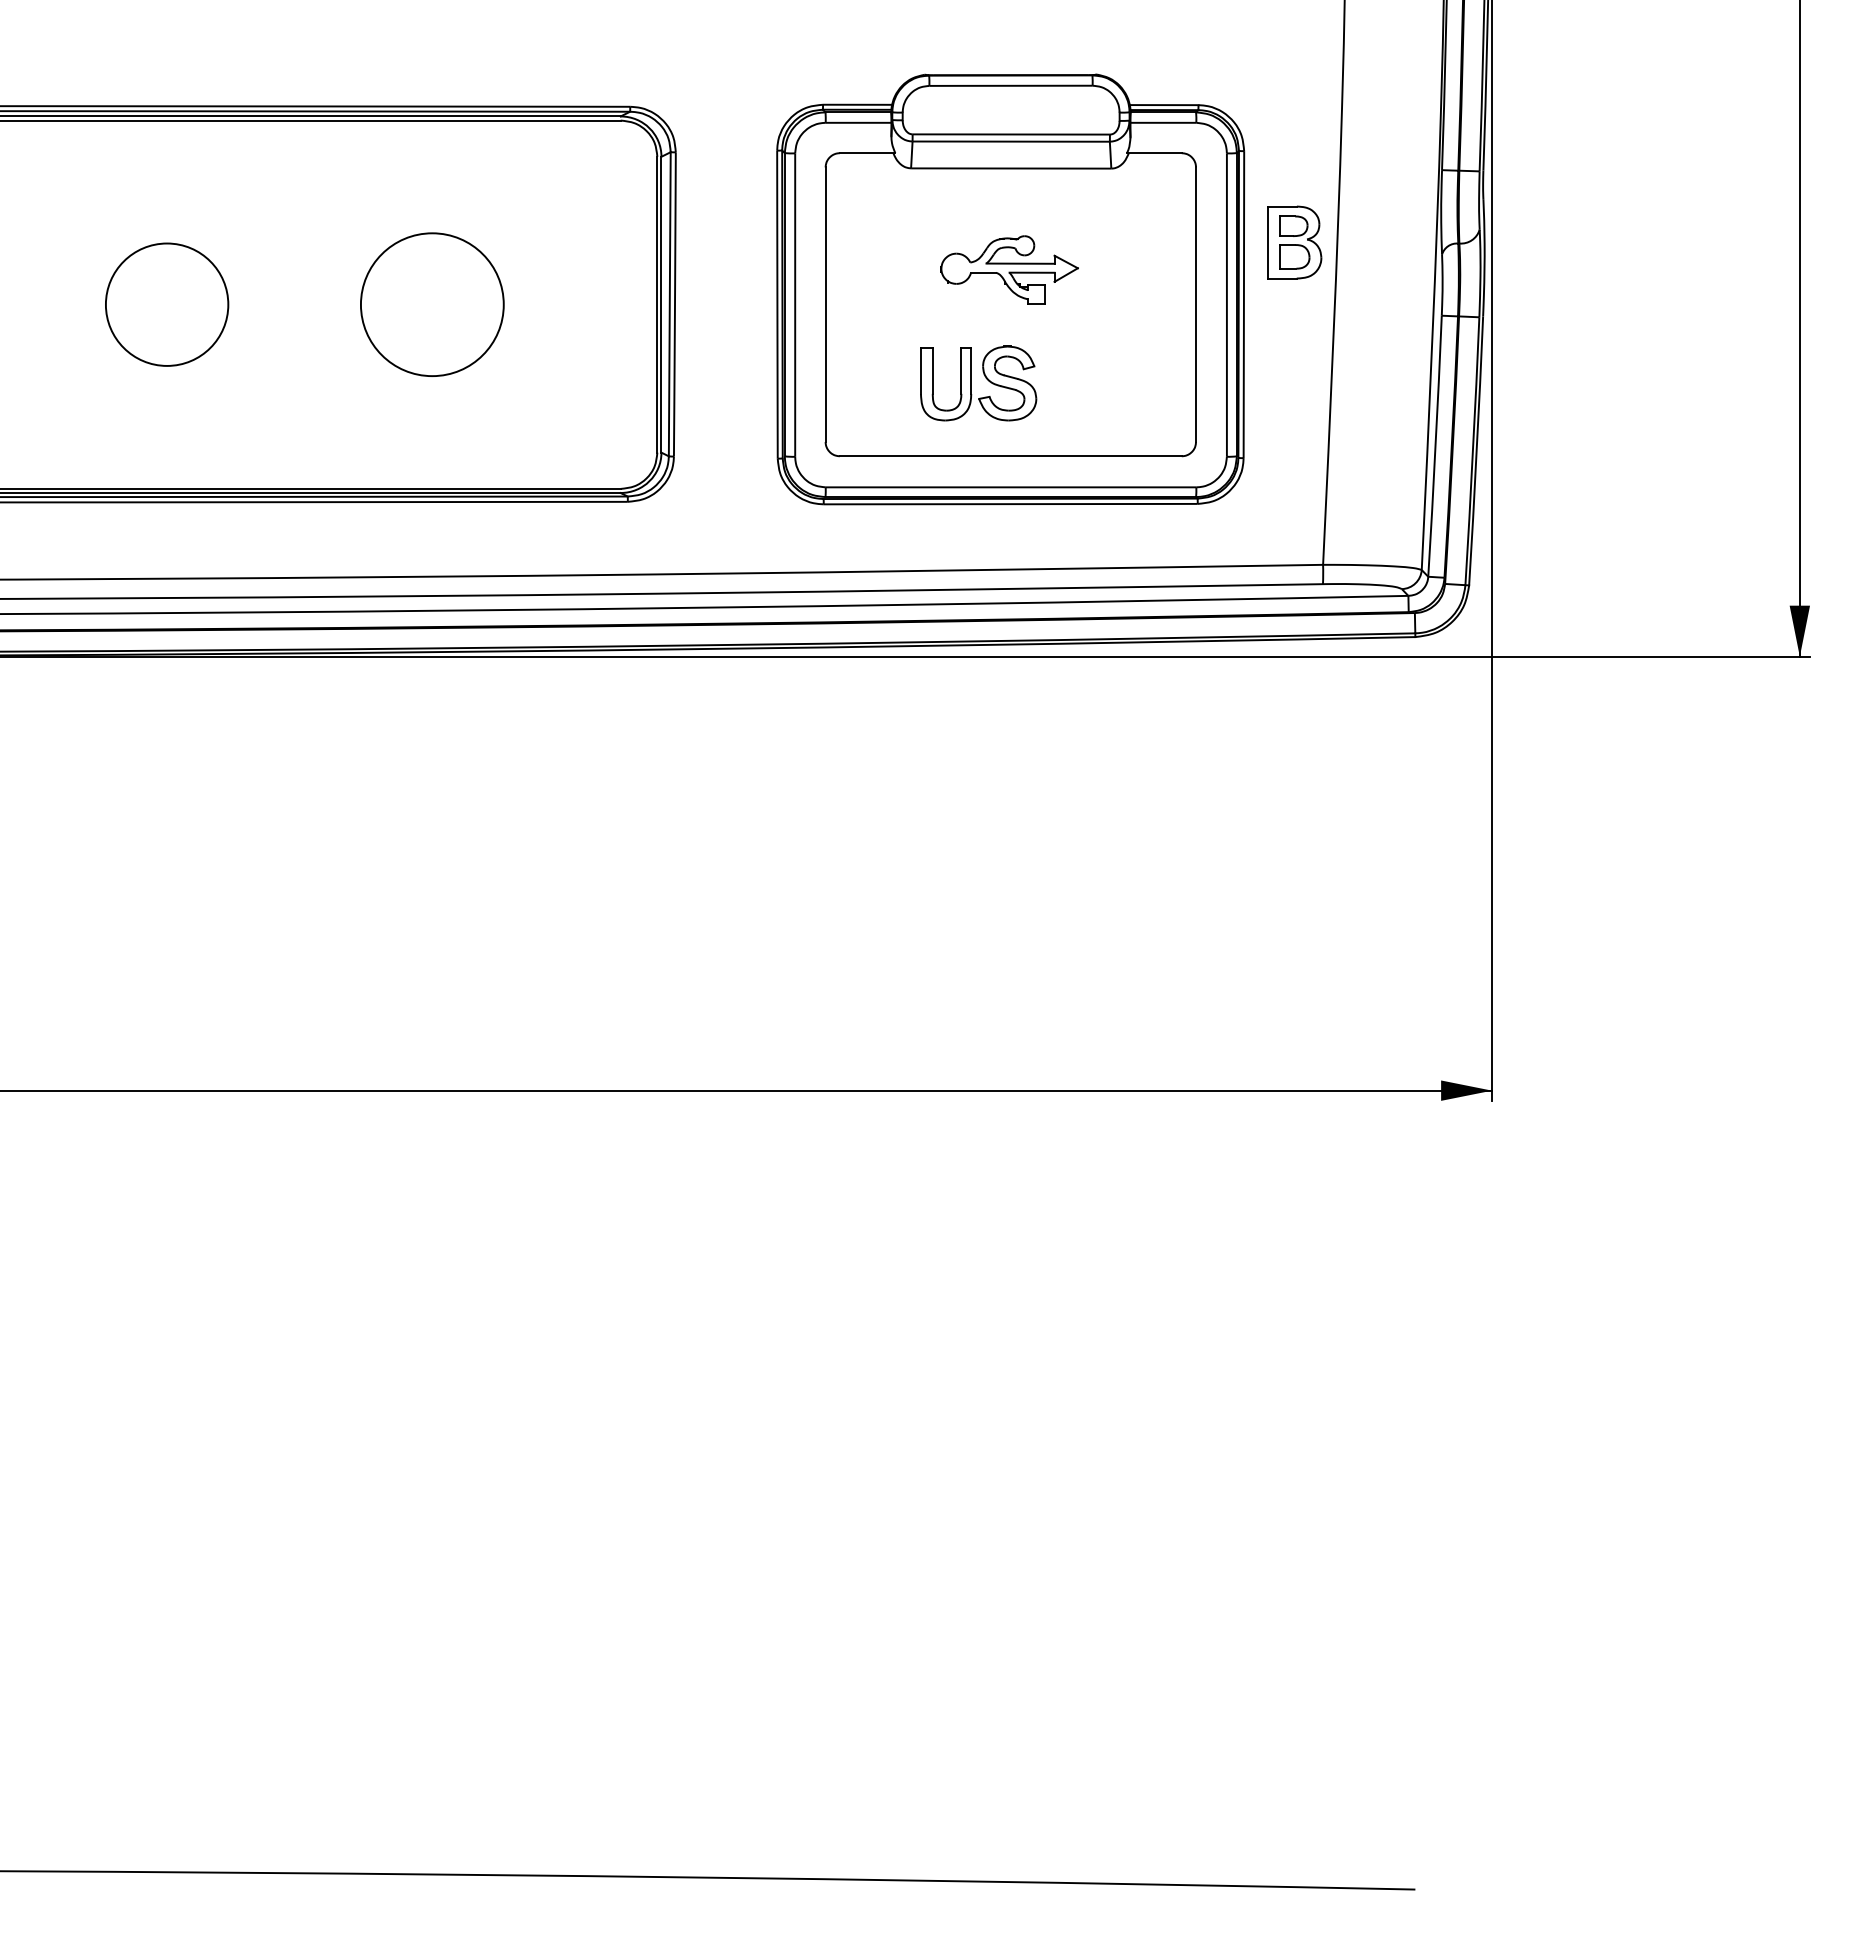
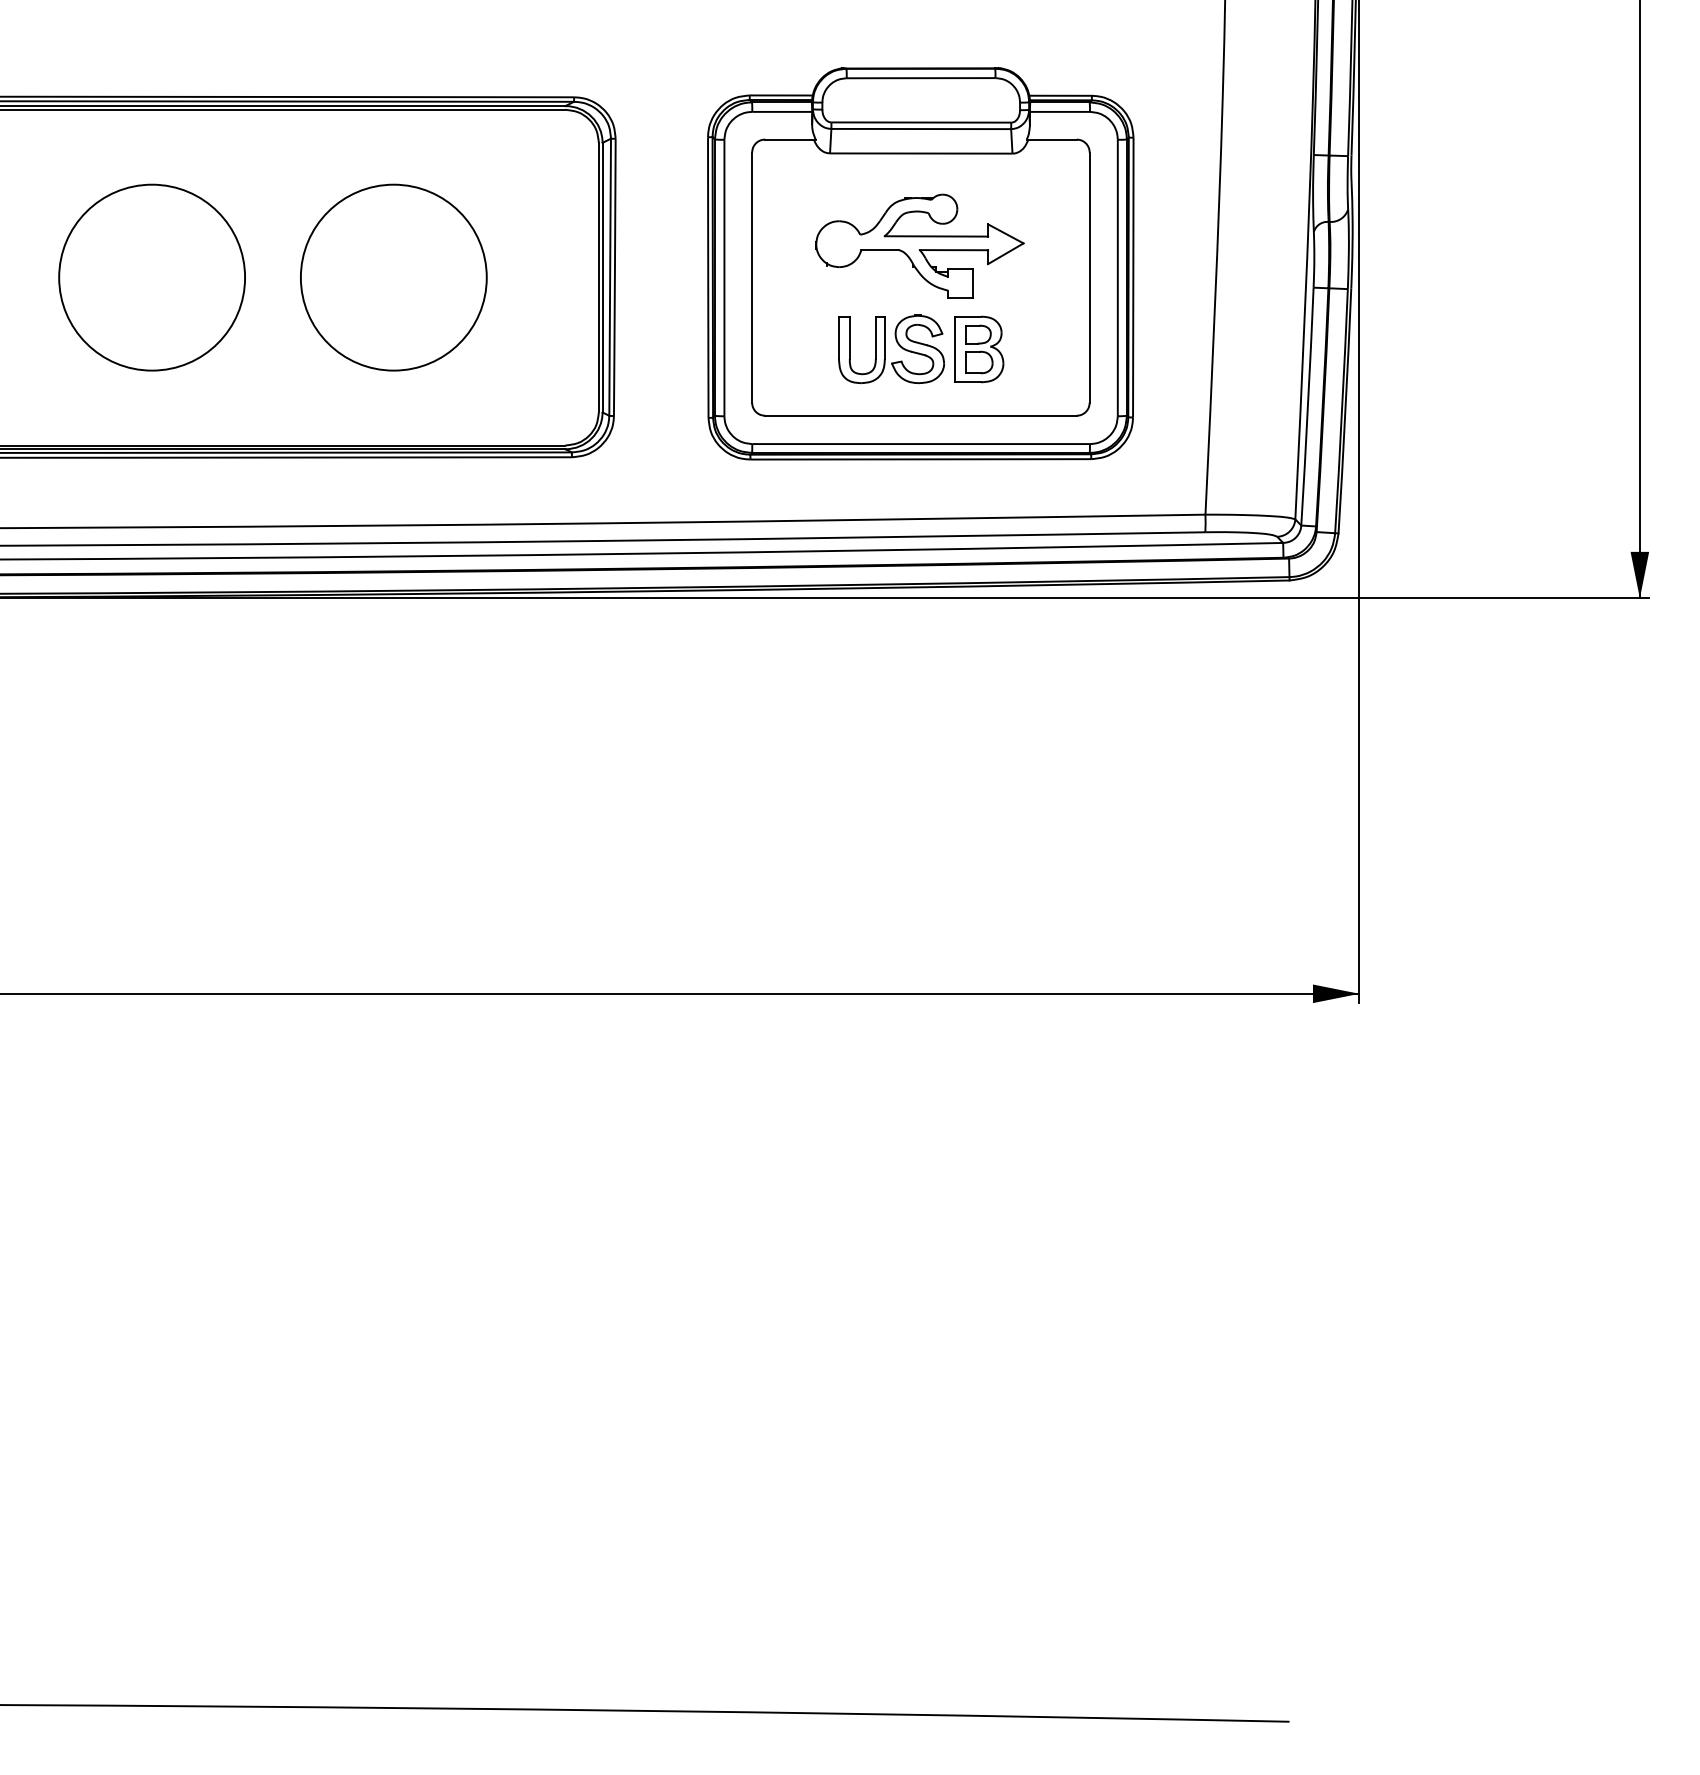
part: (1294, 242) -> (978, 349), moved
part: (1009, 269) -> (919, 245), size x1.67
circle: (167, 304) -> (152, 277), size x1.67
circle: (432, 304) -> (393, 277), size x1.43

